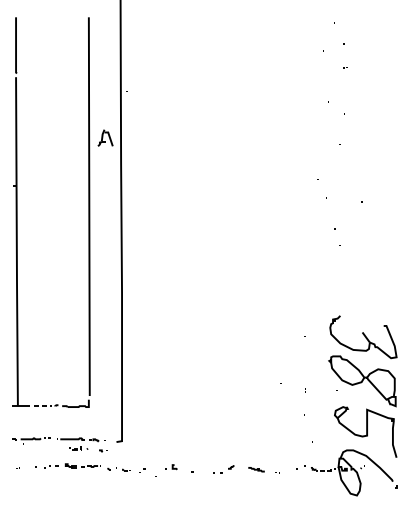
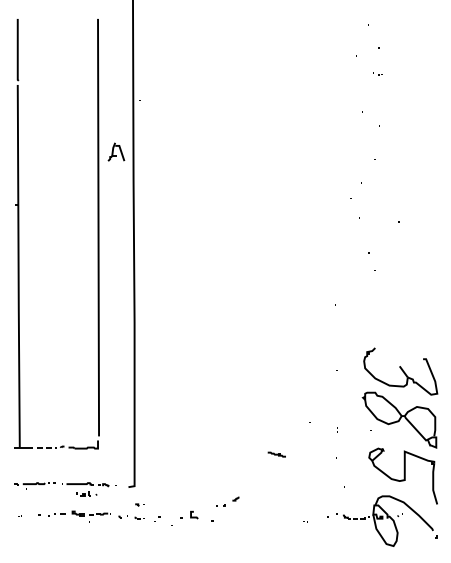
part: (102, 450) -> (139, 504), moved
part: (170, 466) -> (188, 514), size x1.4
part: (223, 469) -> (227, 501), moved
line: (256, 469) -> (276, 454), moved

